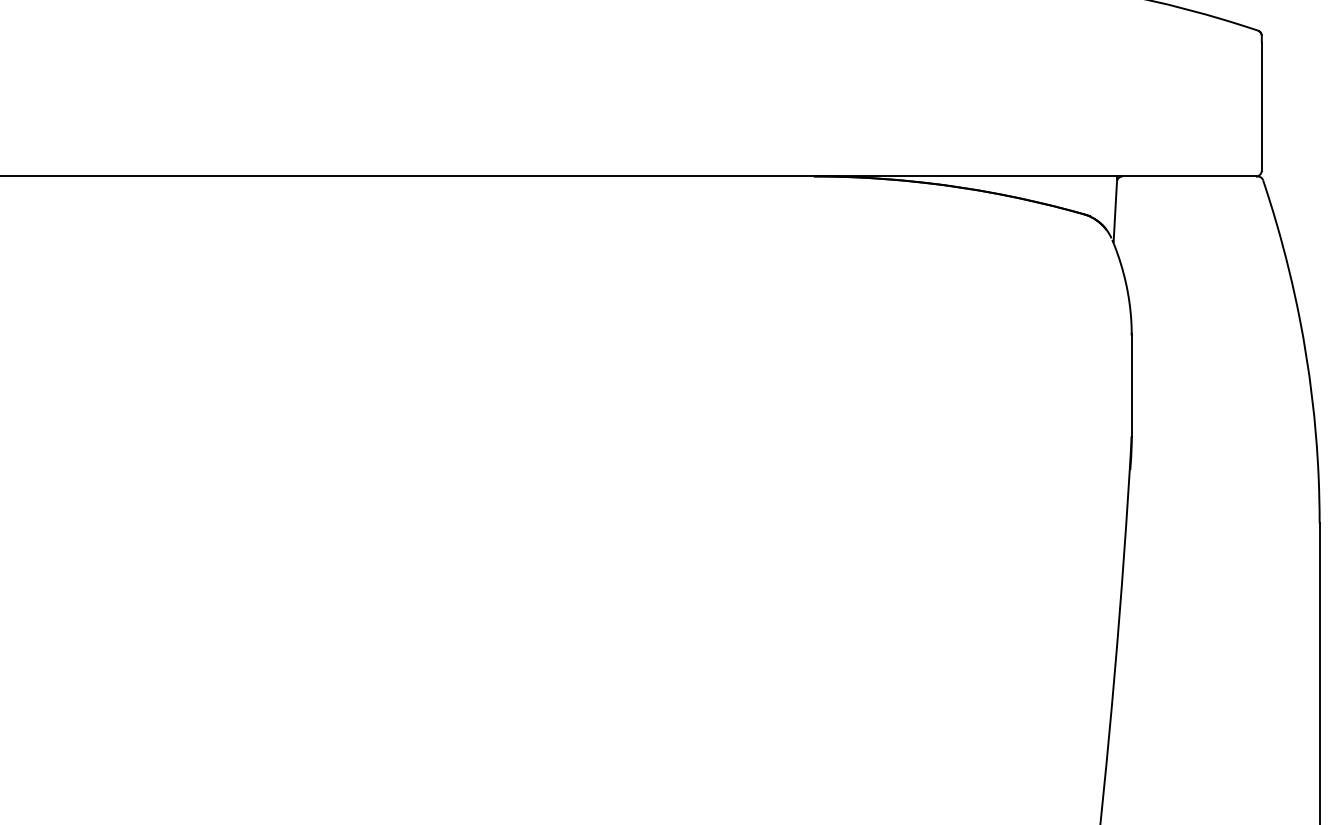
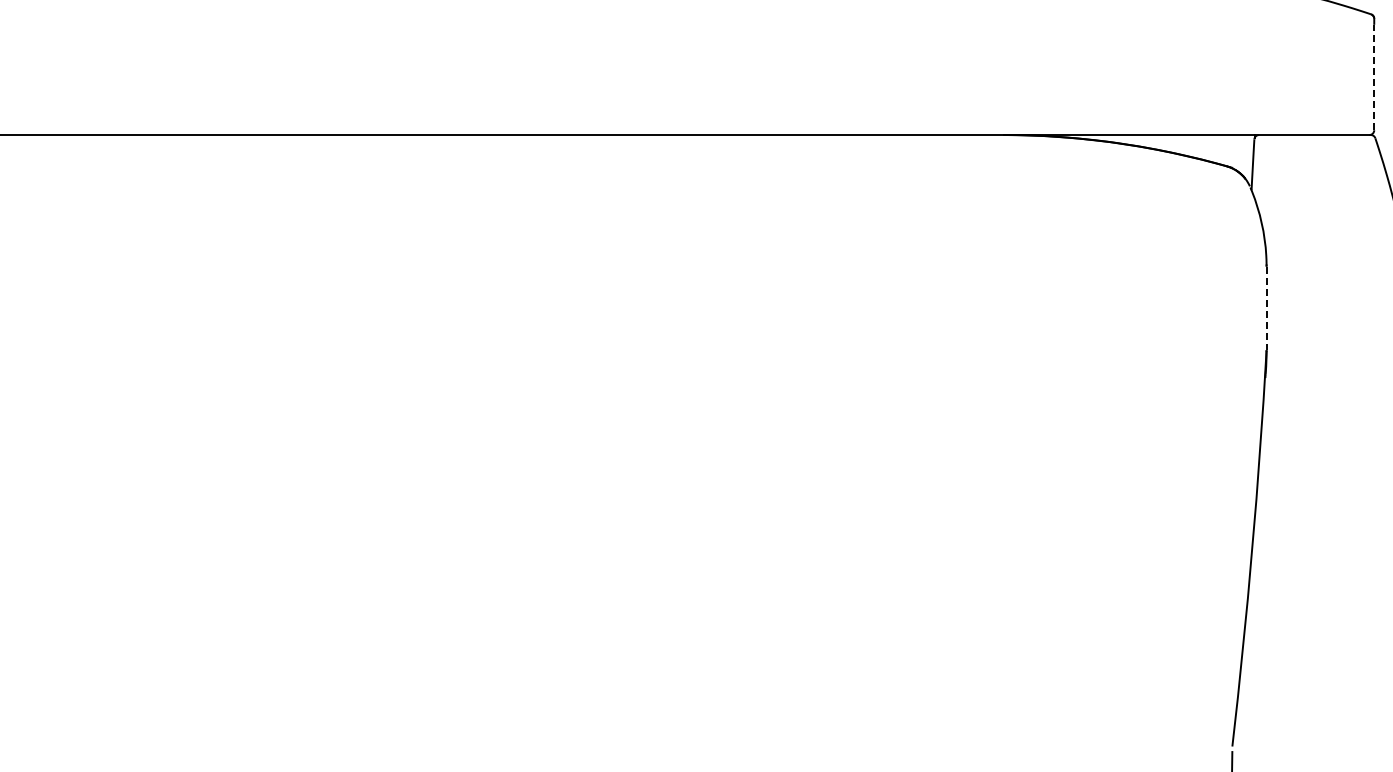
line: (1262, 106) -> (1374, 77), solid -> dashed
line: (1131, 385) -> (1266, 308), solid -> dashed

